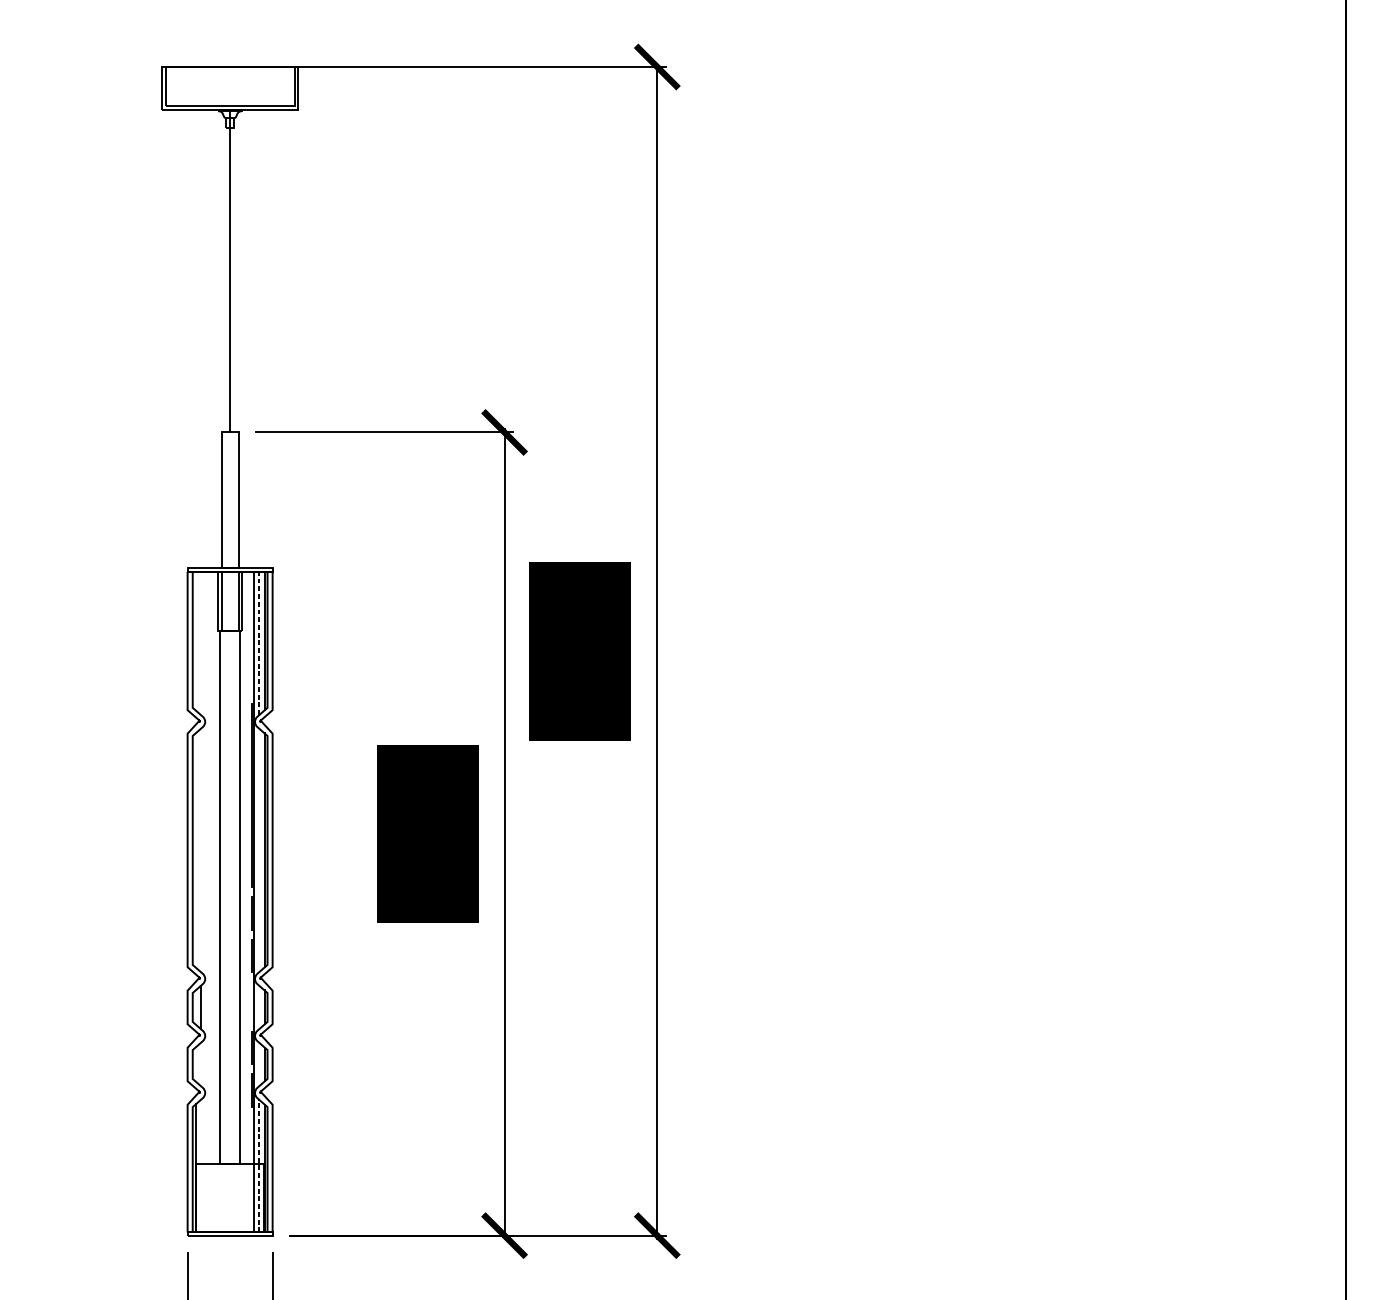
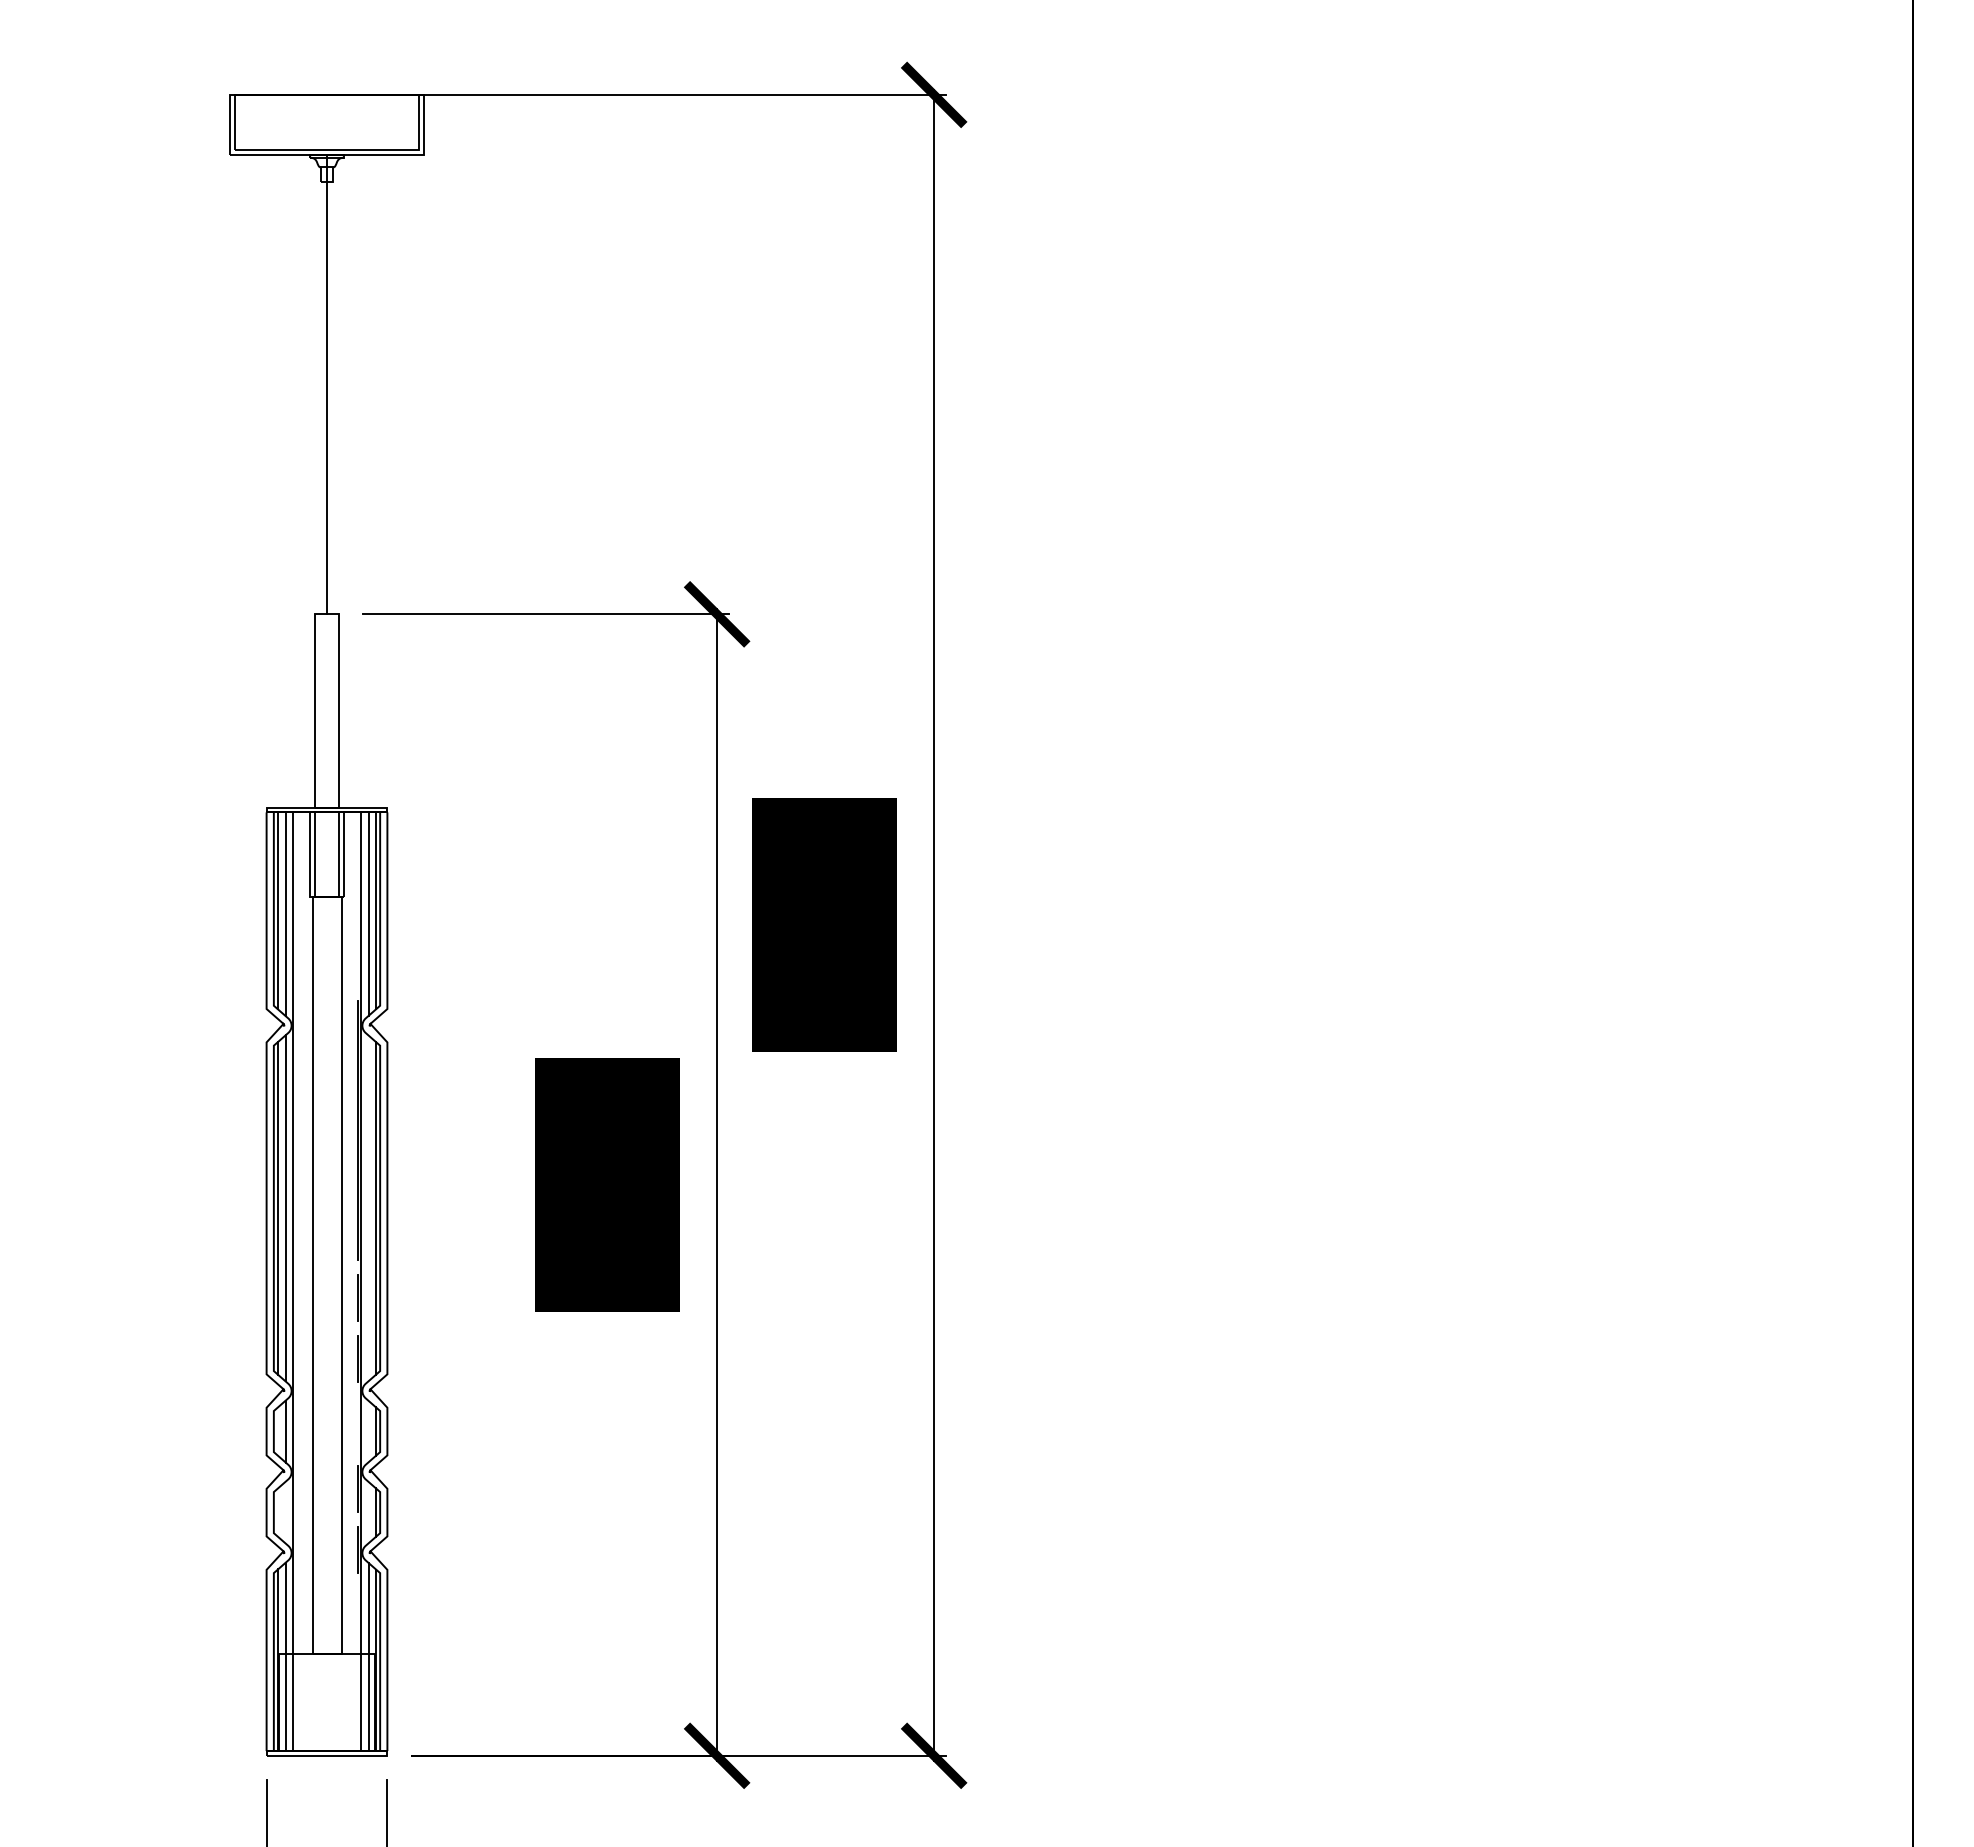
line: (195, 640) -> (278, 910), added
line: (200, 643) -> (285, 914), added
line: (259, 643) -> (368, 914), dashed -> solid
line: (195, 849) -> (278, 1207), added
line: (200, 850) -> (285, 1208), added
line: (206, 901) -> (293, 1281), added
line: (200, 1165) -> (285, 1656), added
line: (259, 1165) -> (368, 1656), dashed -> solid

